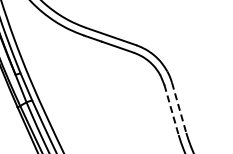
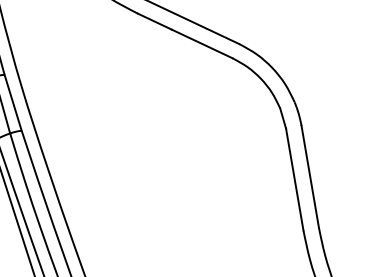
line: (179, 108) -> (310, 178), dashed -> solid
line: (171, 110) -> (294, 180), dashed -> solid

